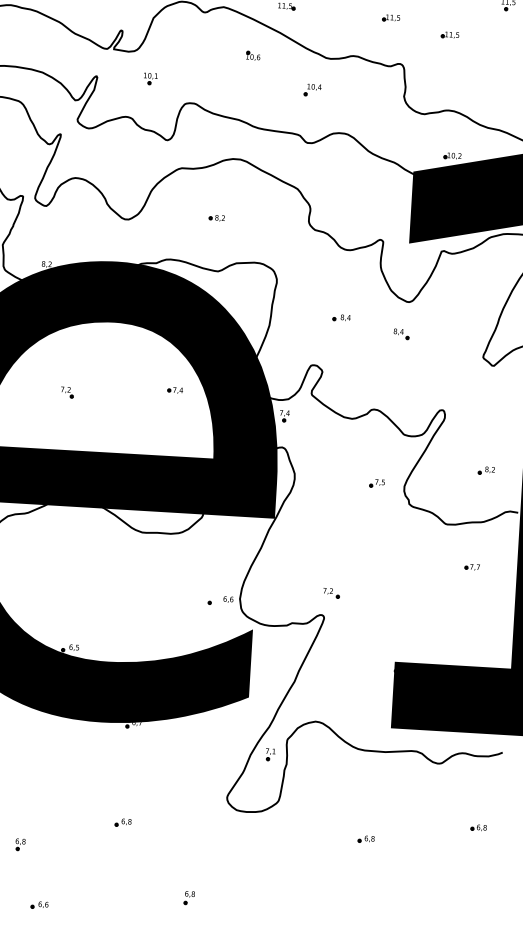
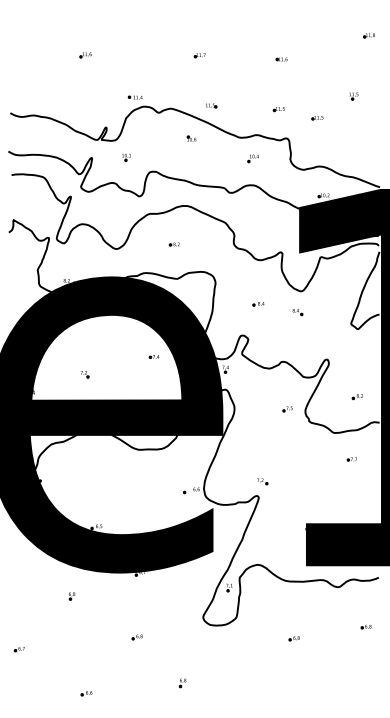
part: (311, 89) -> (252, 158), moved
part: (68, 392) -> (85, 374), moved
part: (19, 844) -> (71, 596), moved

